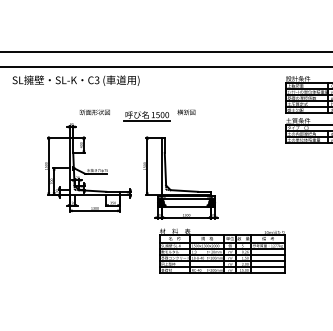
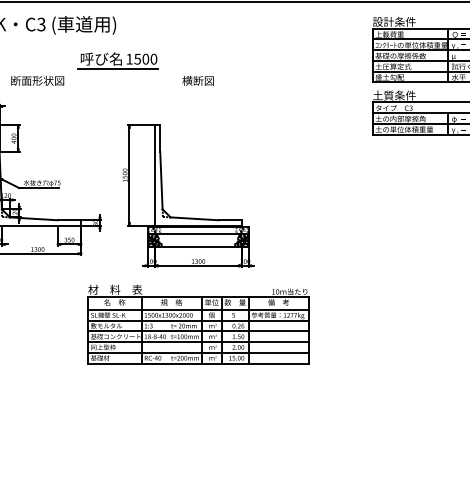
part: (146, 116) -> (117, 61), moved
part: (222, 250) -> (198, 323), moved

